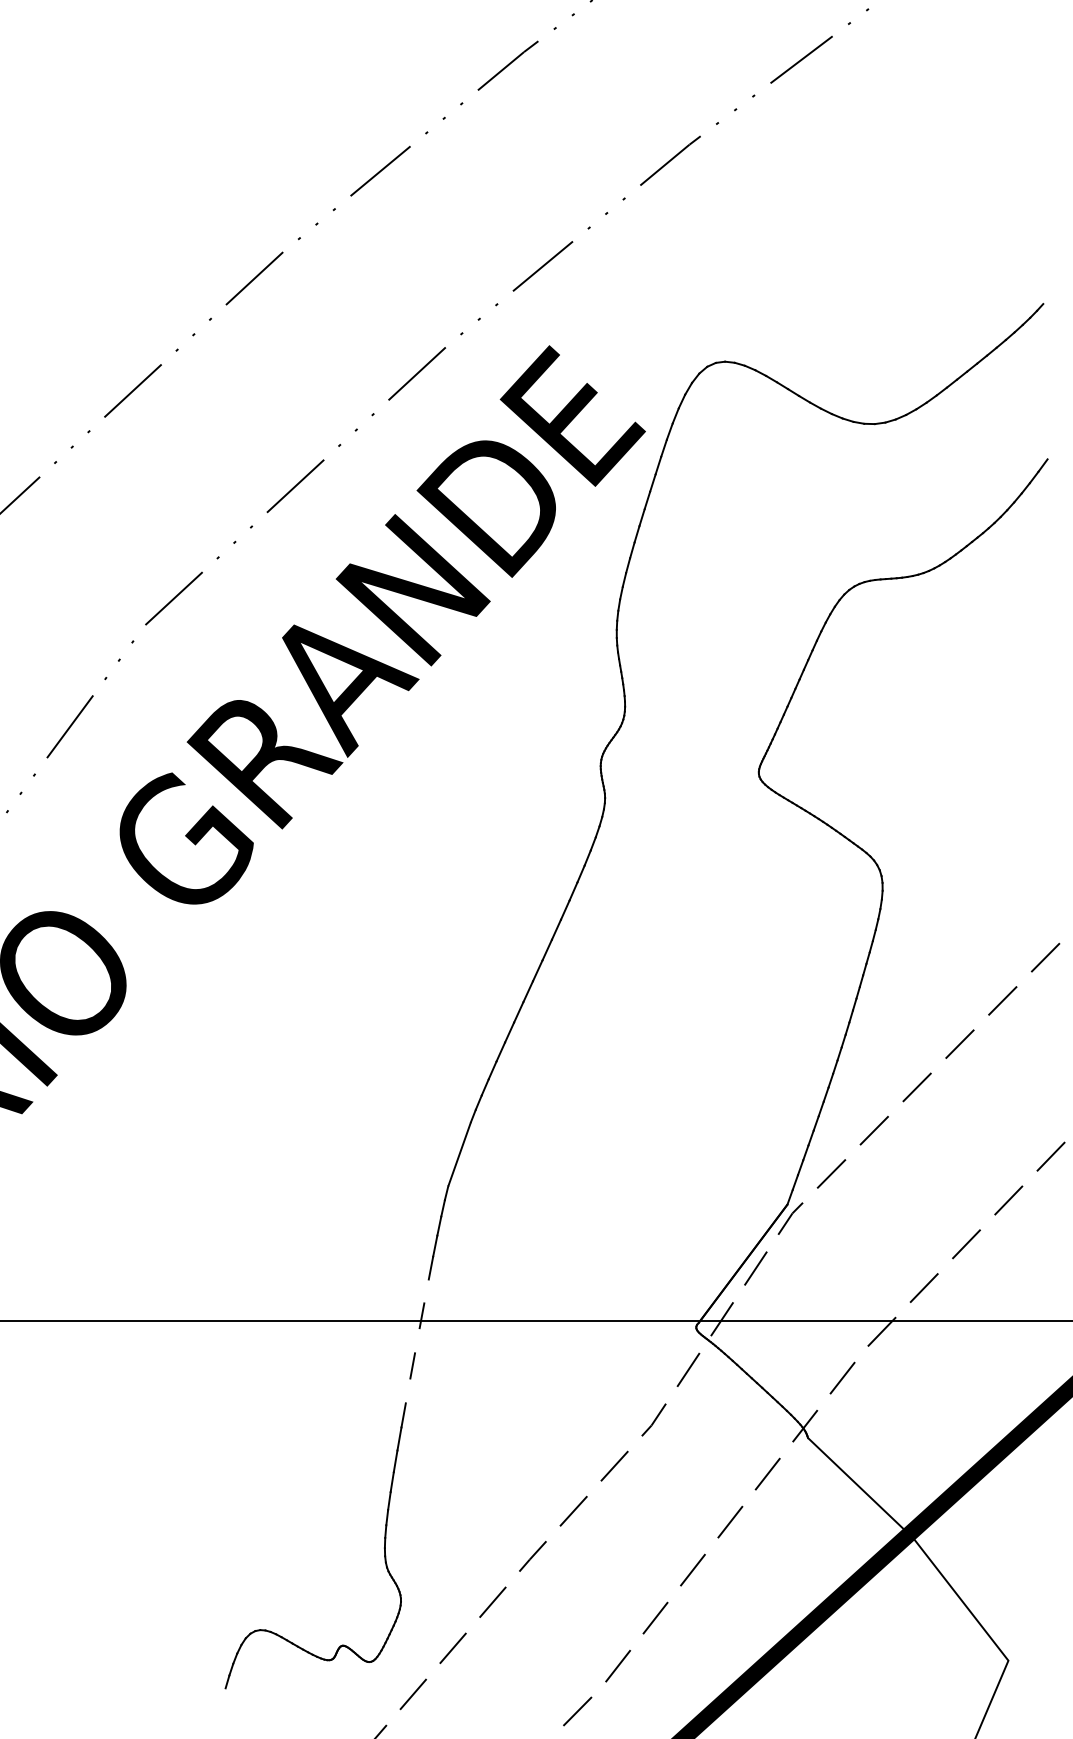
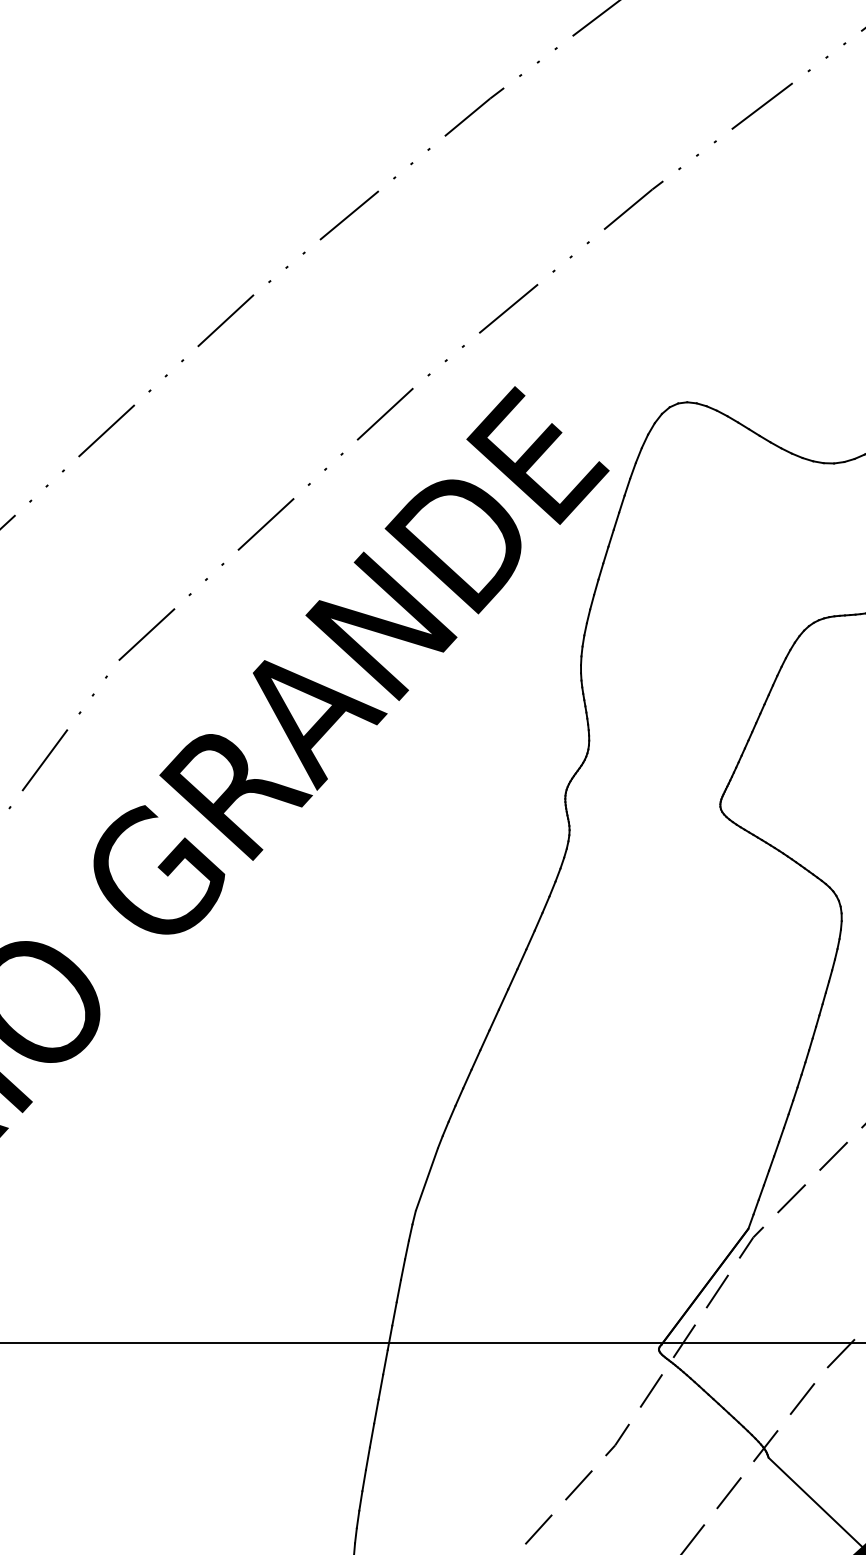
line: (426, 1291) -> (394, 1314), added
line: (417, 1340) -> (385, 1362), added
line: (407, 1390) -> (375, 1411), added

